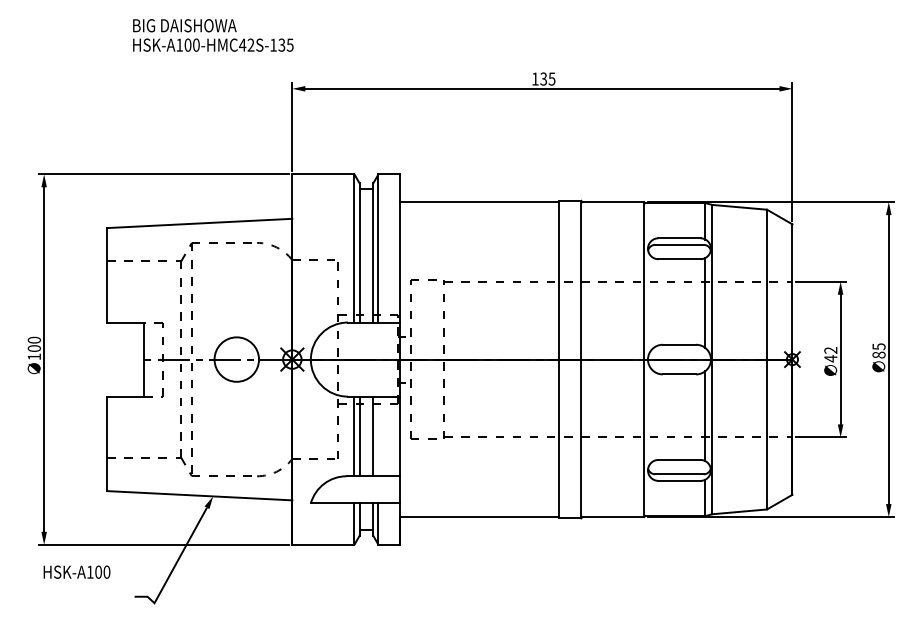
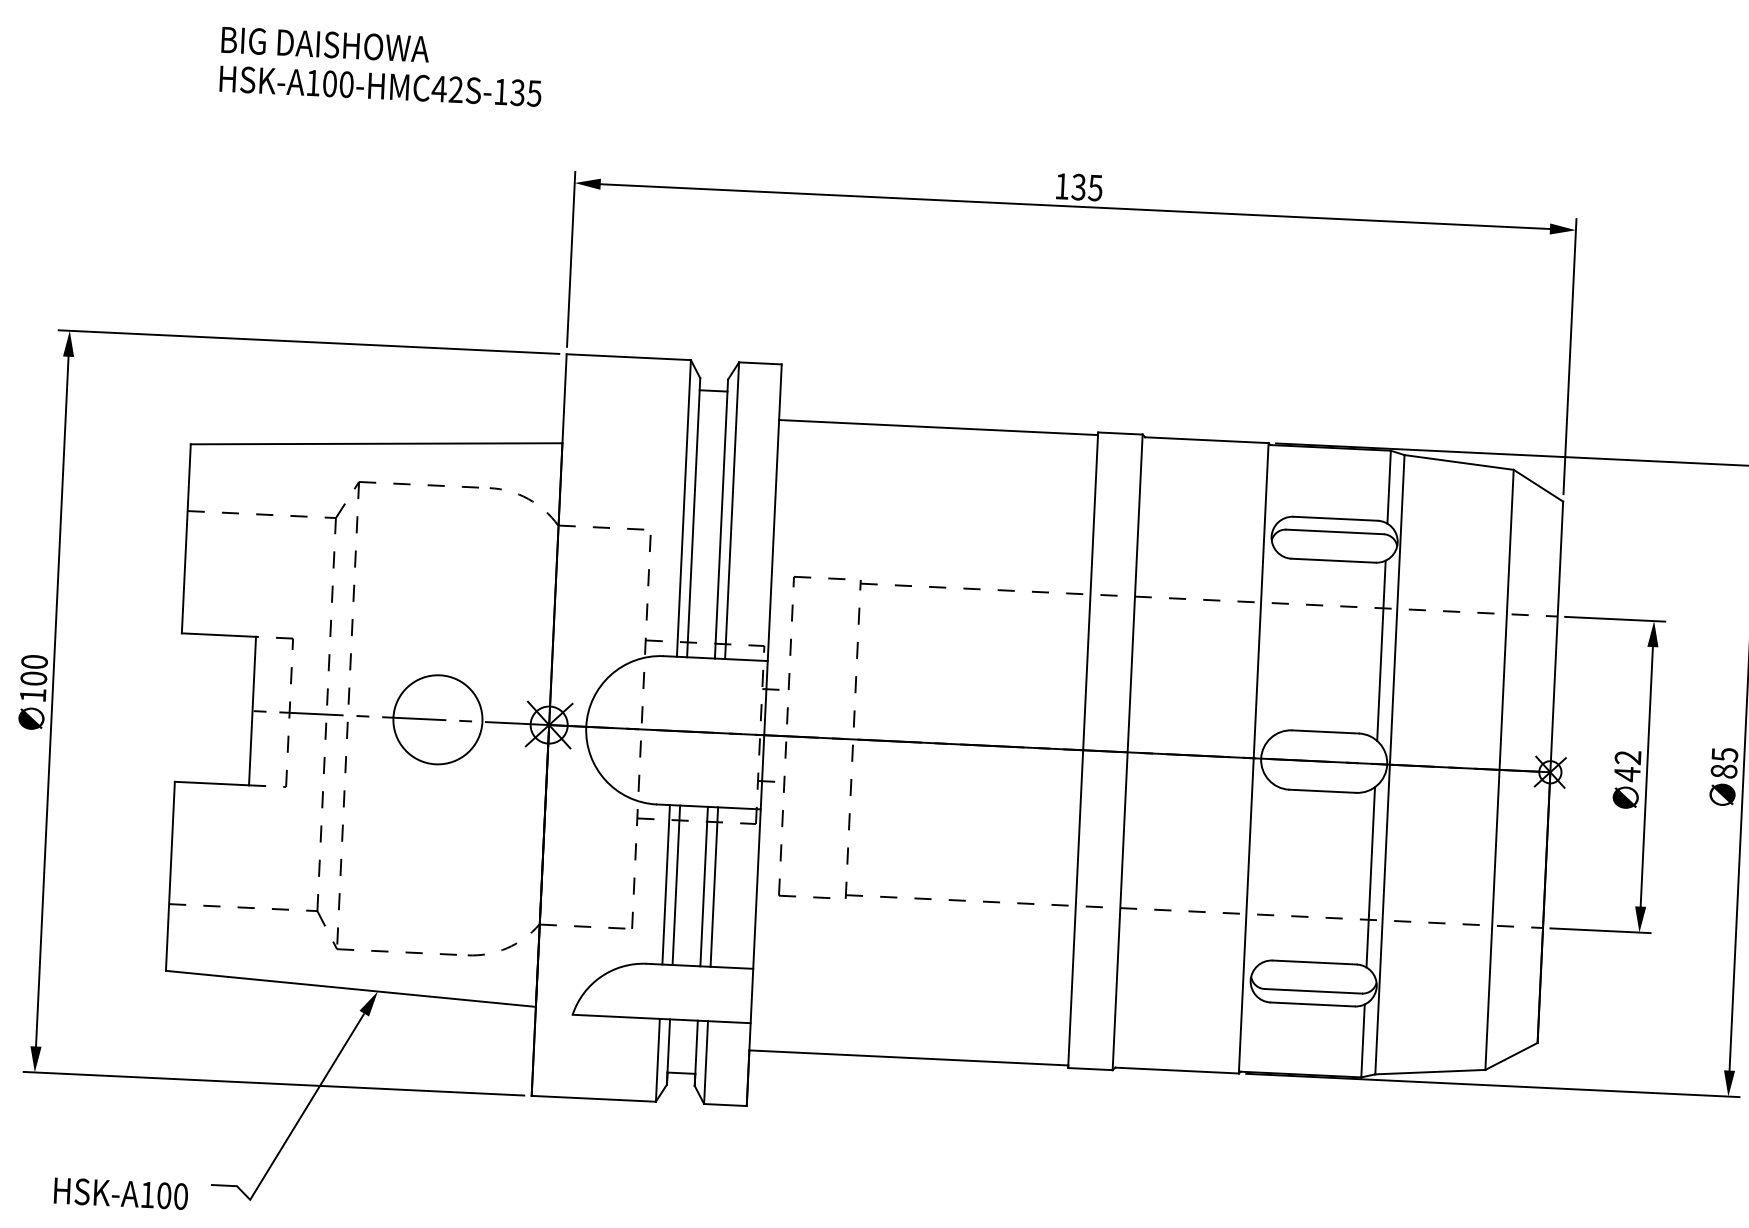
text: (213, 35) -> (381, 66), moved
line: (378, 436) -> (714, 887), added
text: (76, 571) -> (120, 1192), moved

